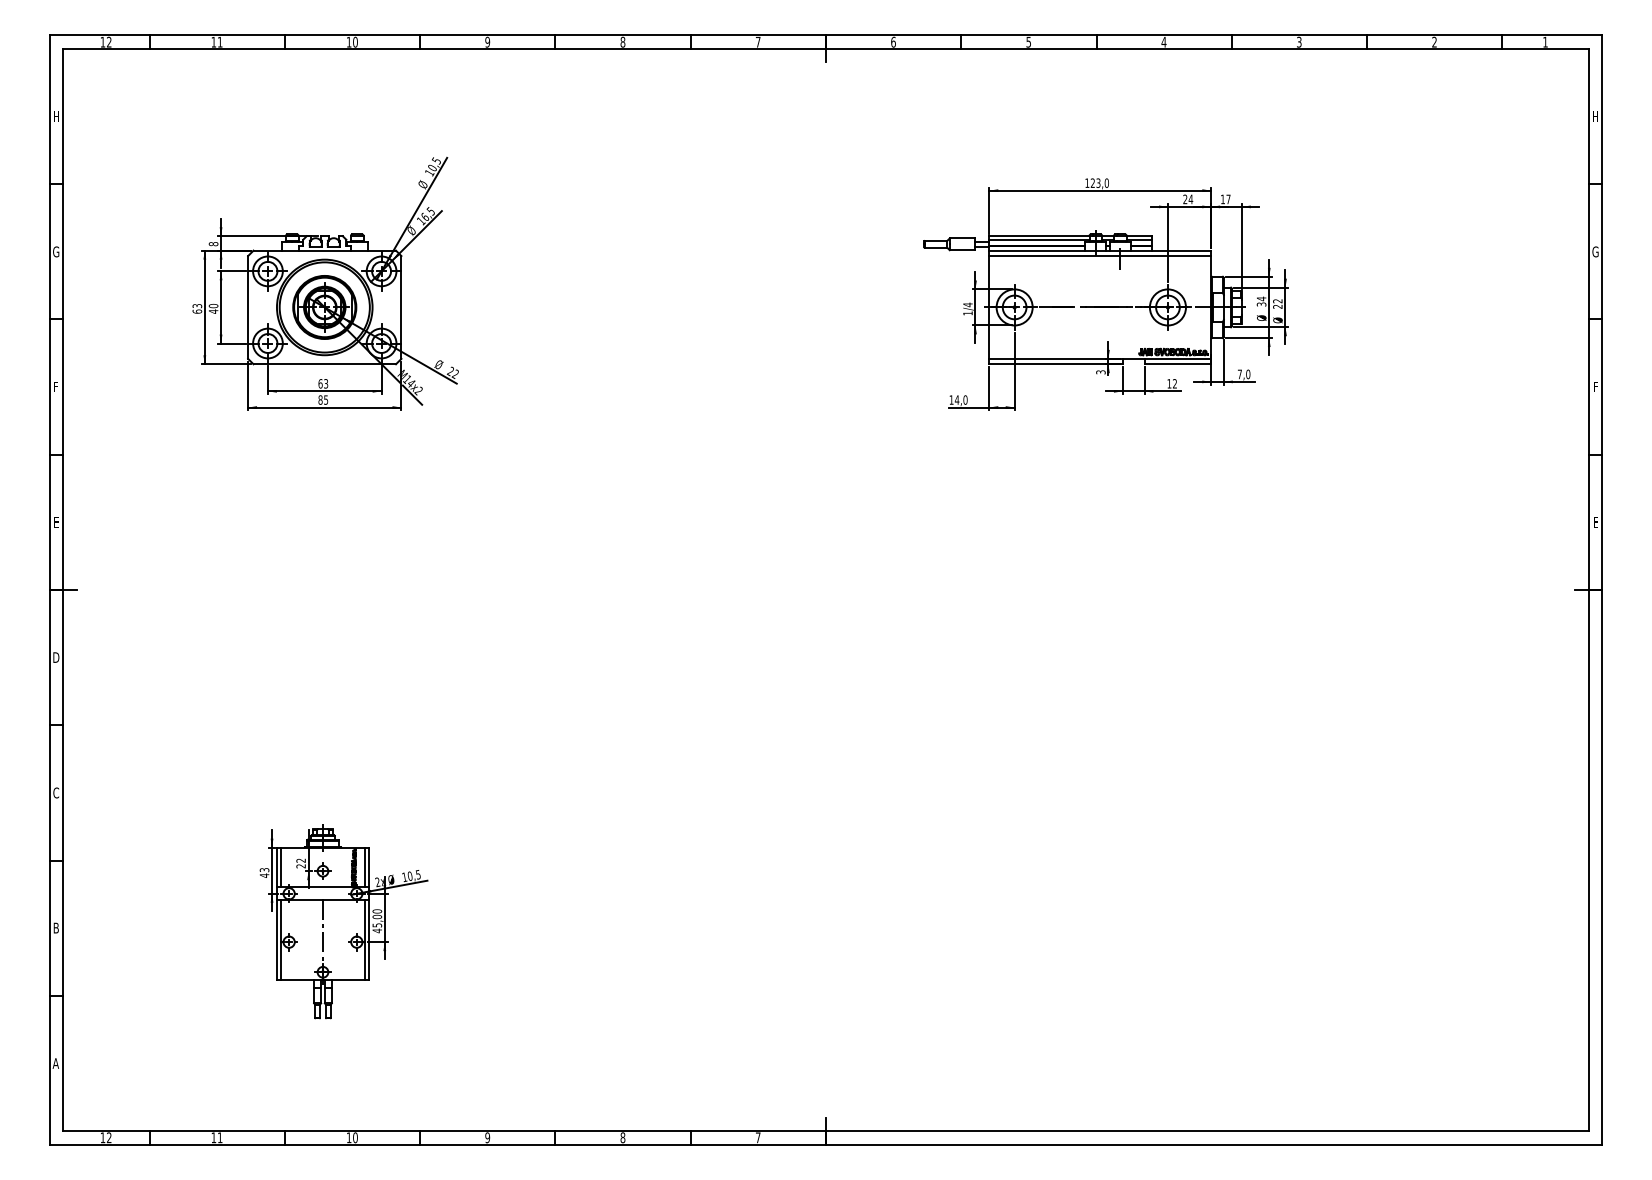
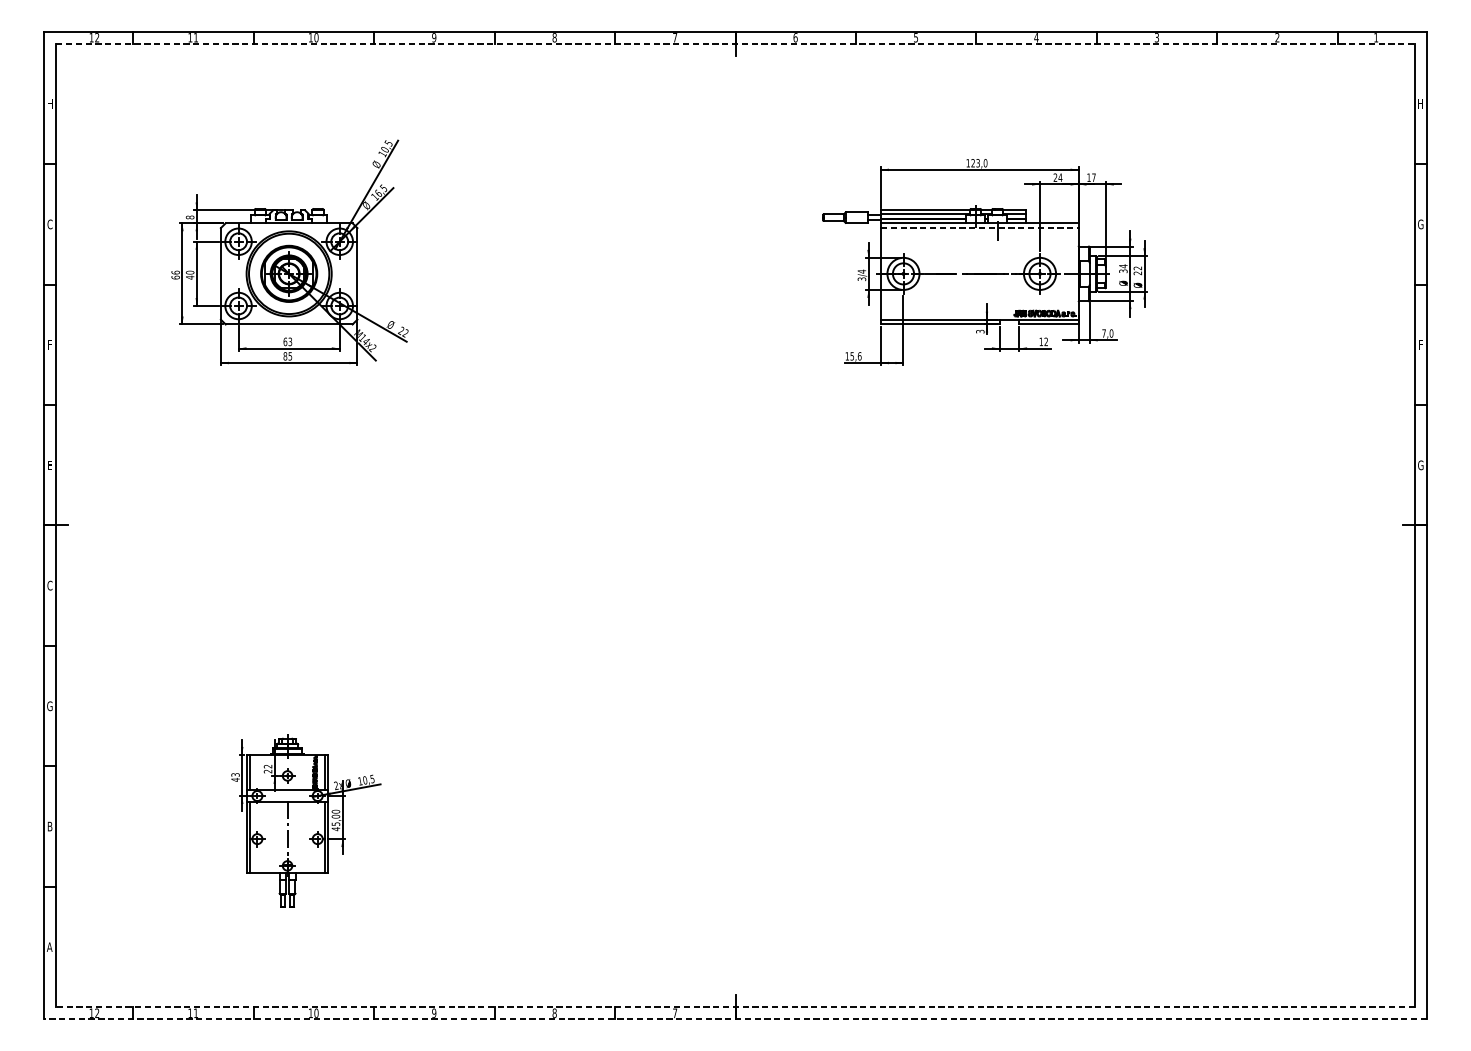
line: (826, 48) -> (735, 43), solid -> dashed
text: (56, 251) -> (50, 224), G -> C
line: (1100, 256) -> (979, 228), solid -> dashed
text: (197, 305) -> (175, 272), 63 -> 66
text: (967, 313) -> (861, 279), 1/4 -> 3/4
text: (960, 399) -> (855, 355), 14,0 -> 15,6
text: (1595, 522) -> (1420, 465), E -> G
text: (56, 657) -> (50, 585), D -> C
text: (56, 792) -> (50, 705), C -> G
line: (825, 1131) -> (735, 1007), solid -> dashed
line: (825, 1144) -> (735, 1019), solid -> dashed

